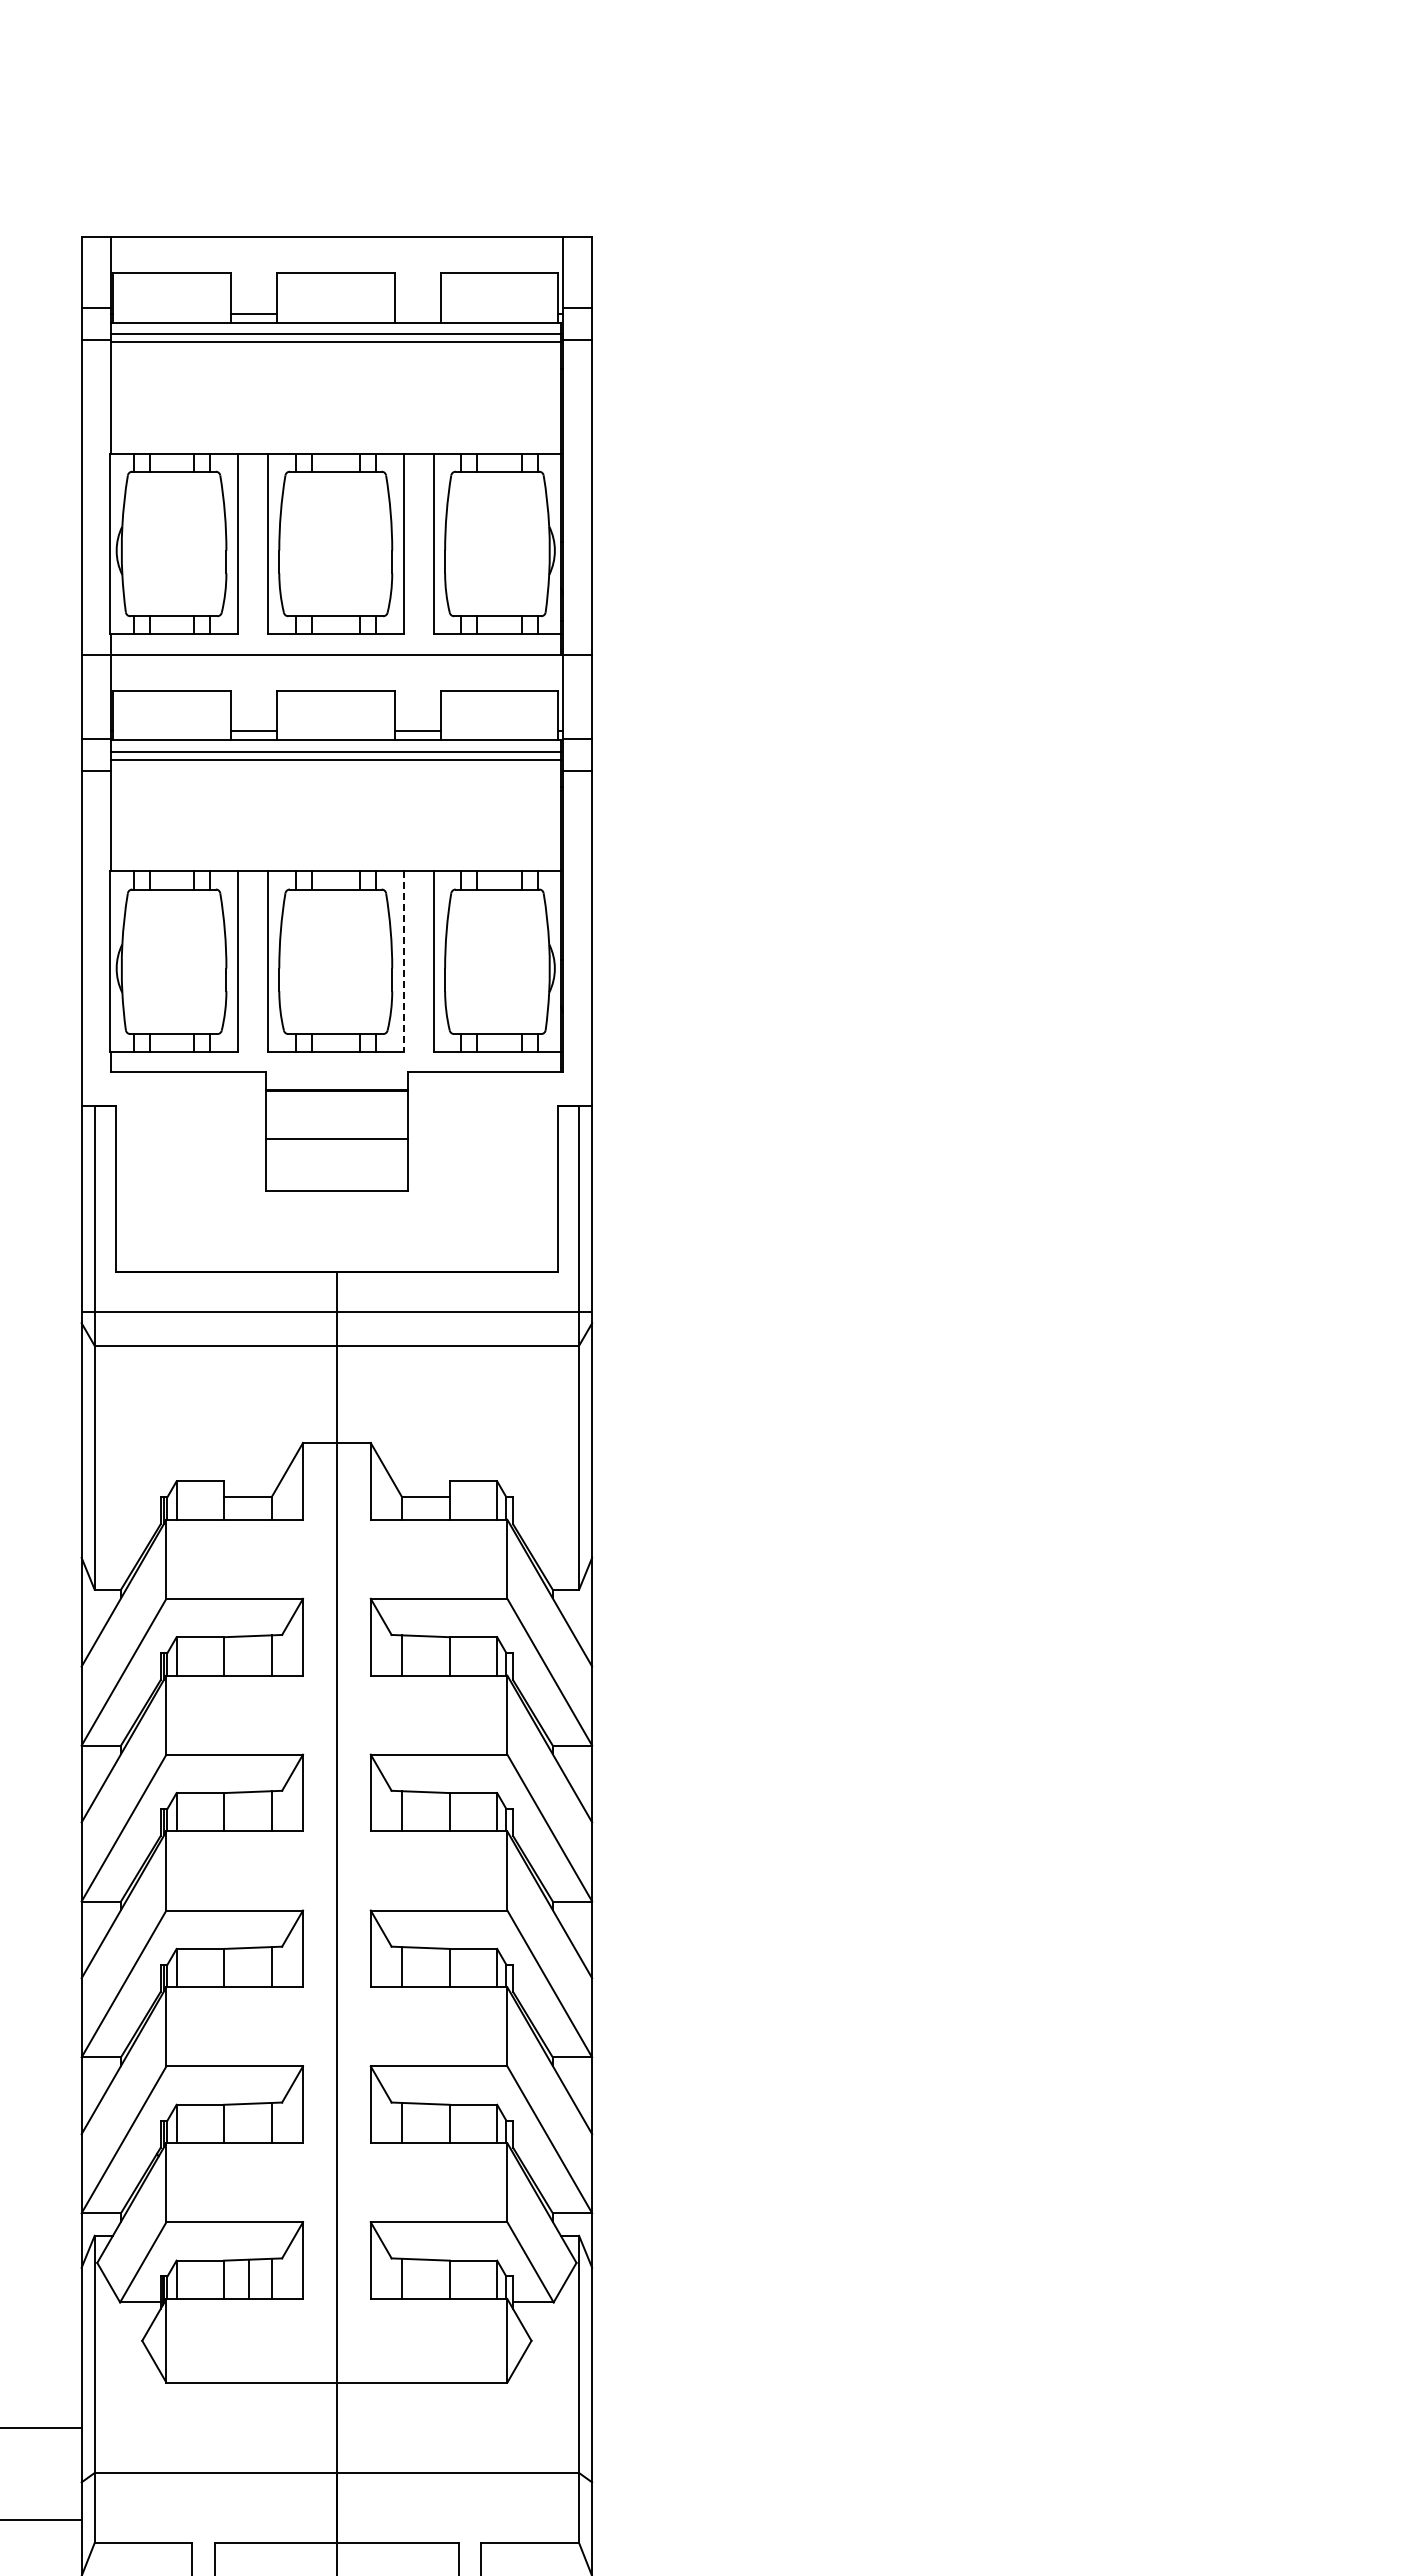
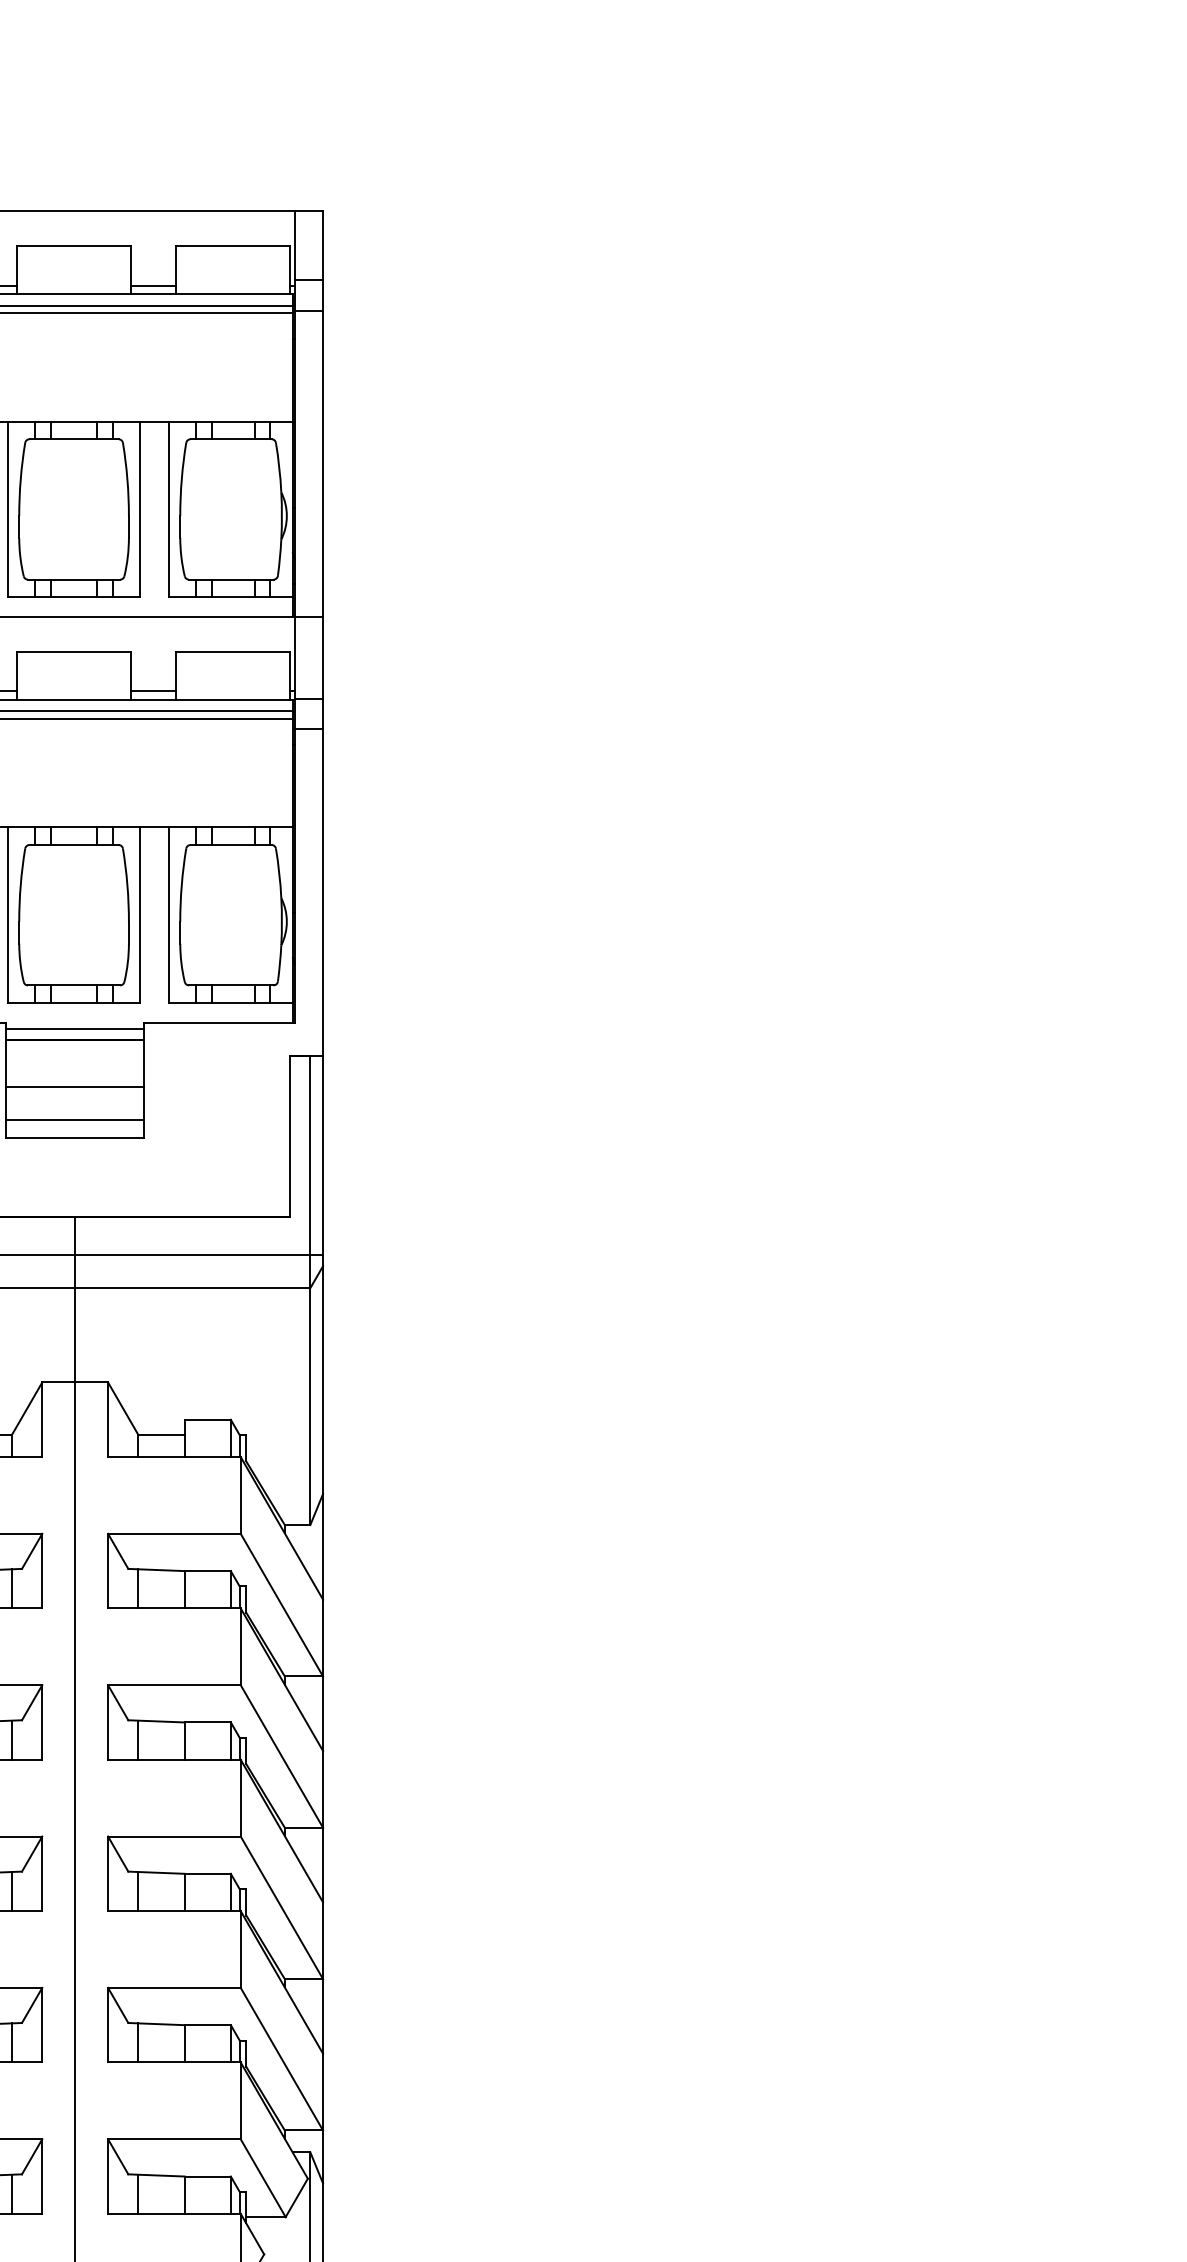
line: (417, 313) -> (153, 285), added
line: (403, 962) -> (139, 915), dashed -> solid
line: (336, 1079) -> (74, 1029), added
line: (336, 1173) -> (74, 1120), added

